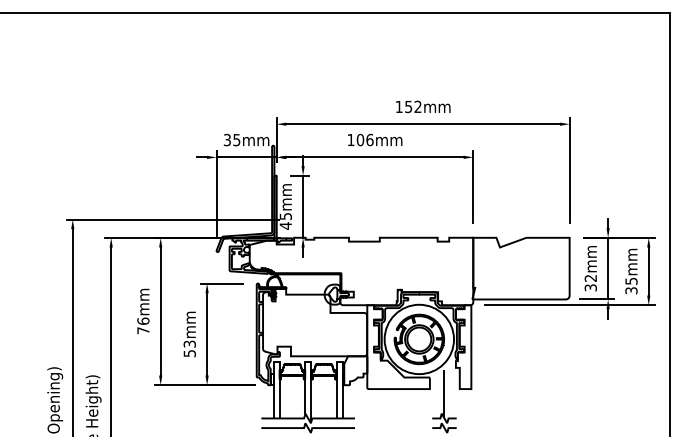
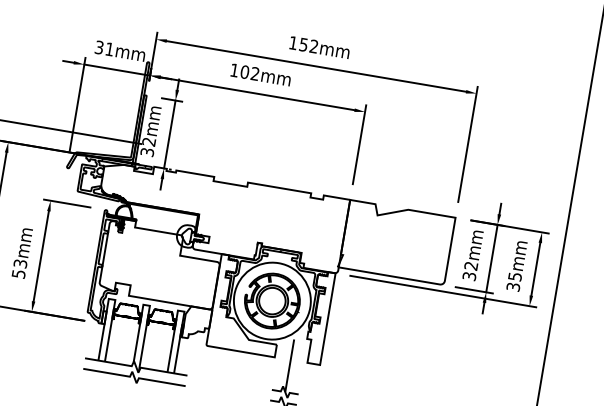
text: (369, 139) -> (254, 73), 106mm -> 102mm
text: (236, 140) -> (109, 49), 35mm -> 31mm
text: (285, 221) -> (147, 147), 45mm -> 32mm

